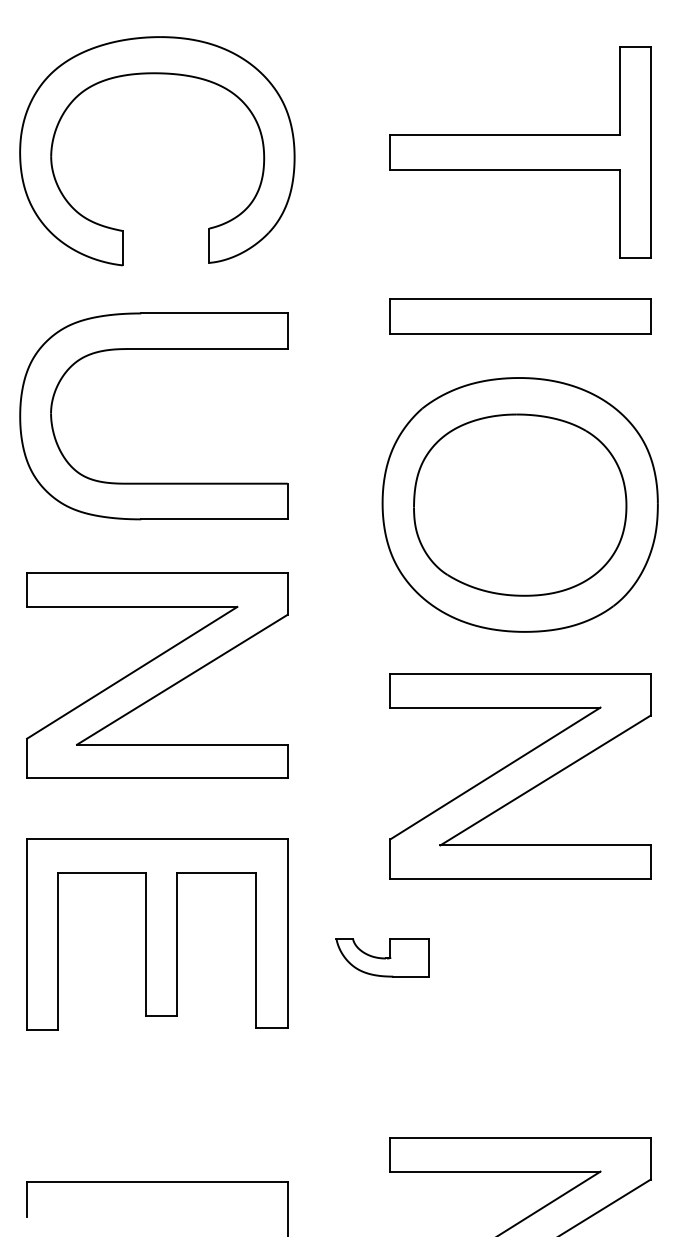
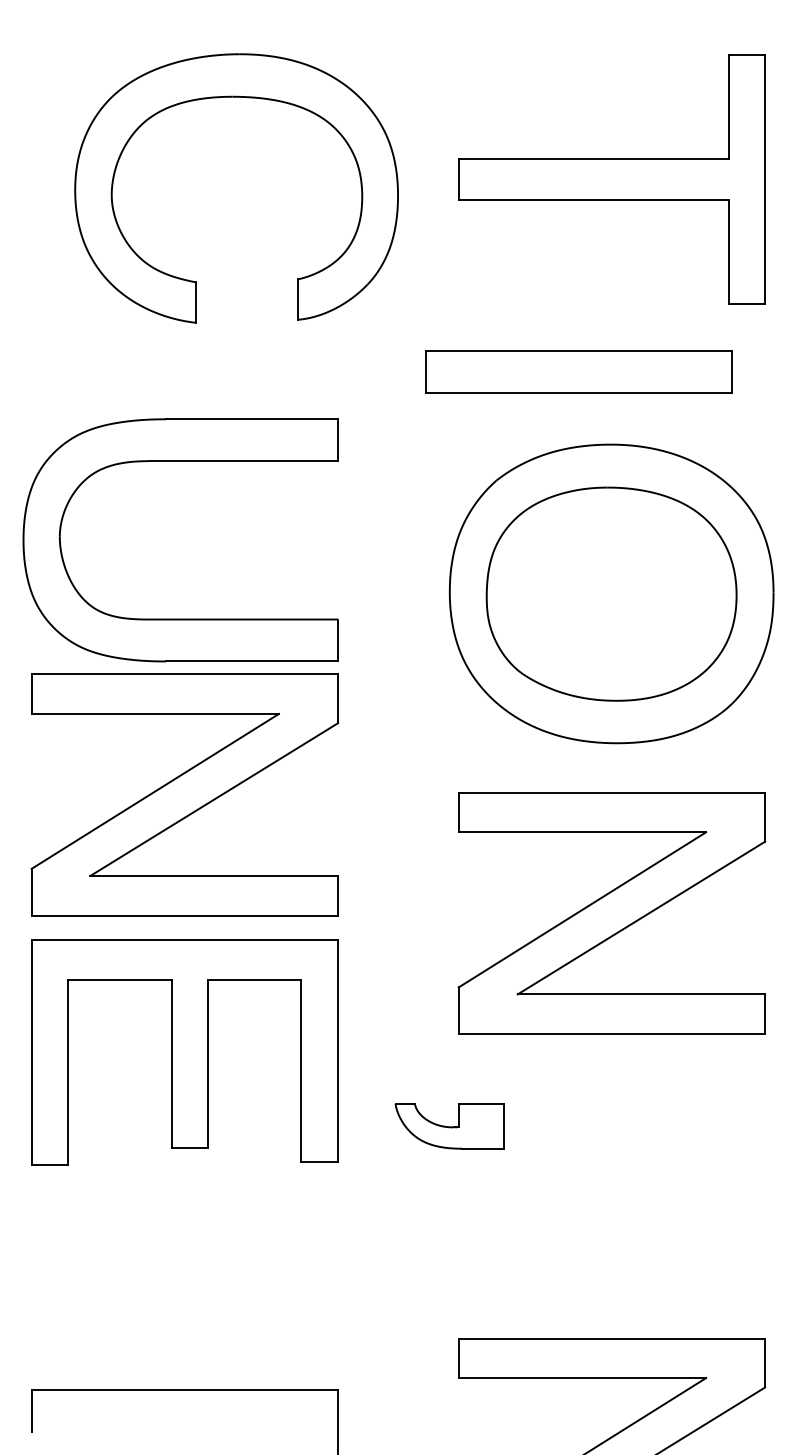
part: (157, 74) -> (236, 98), moved
part: (520, 316) -> (579, 372), moved
part: (153, 482) -> (180, 618), moved
part: (157, 934) -> (185, 1052), moved

